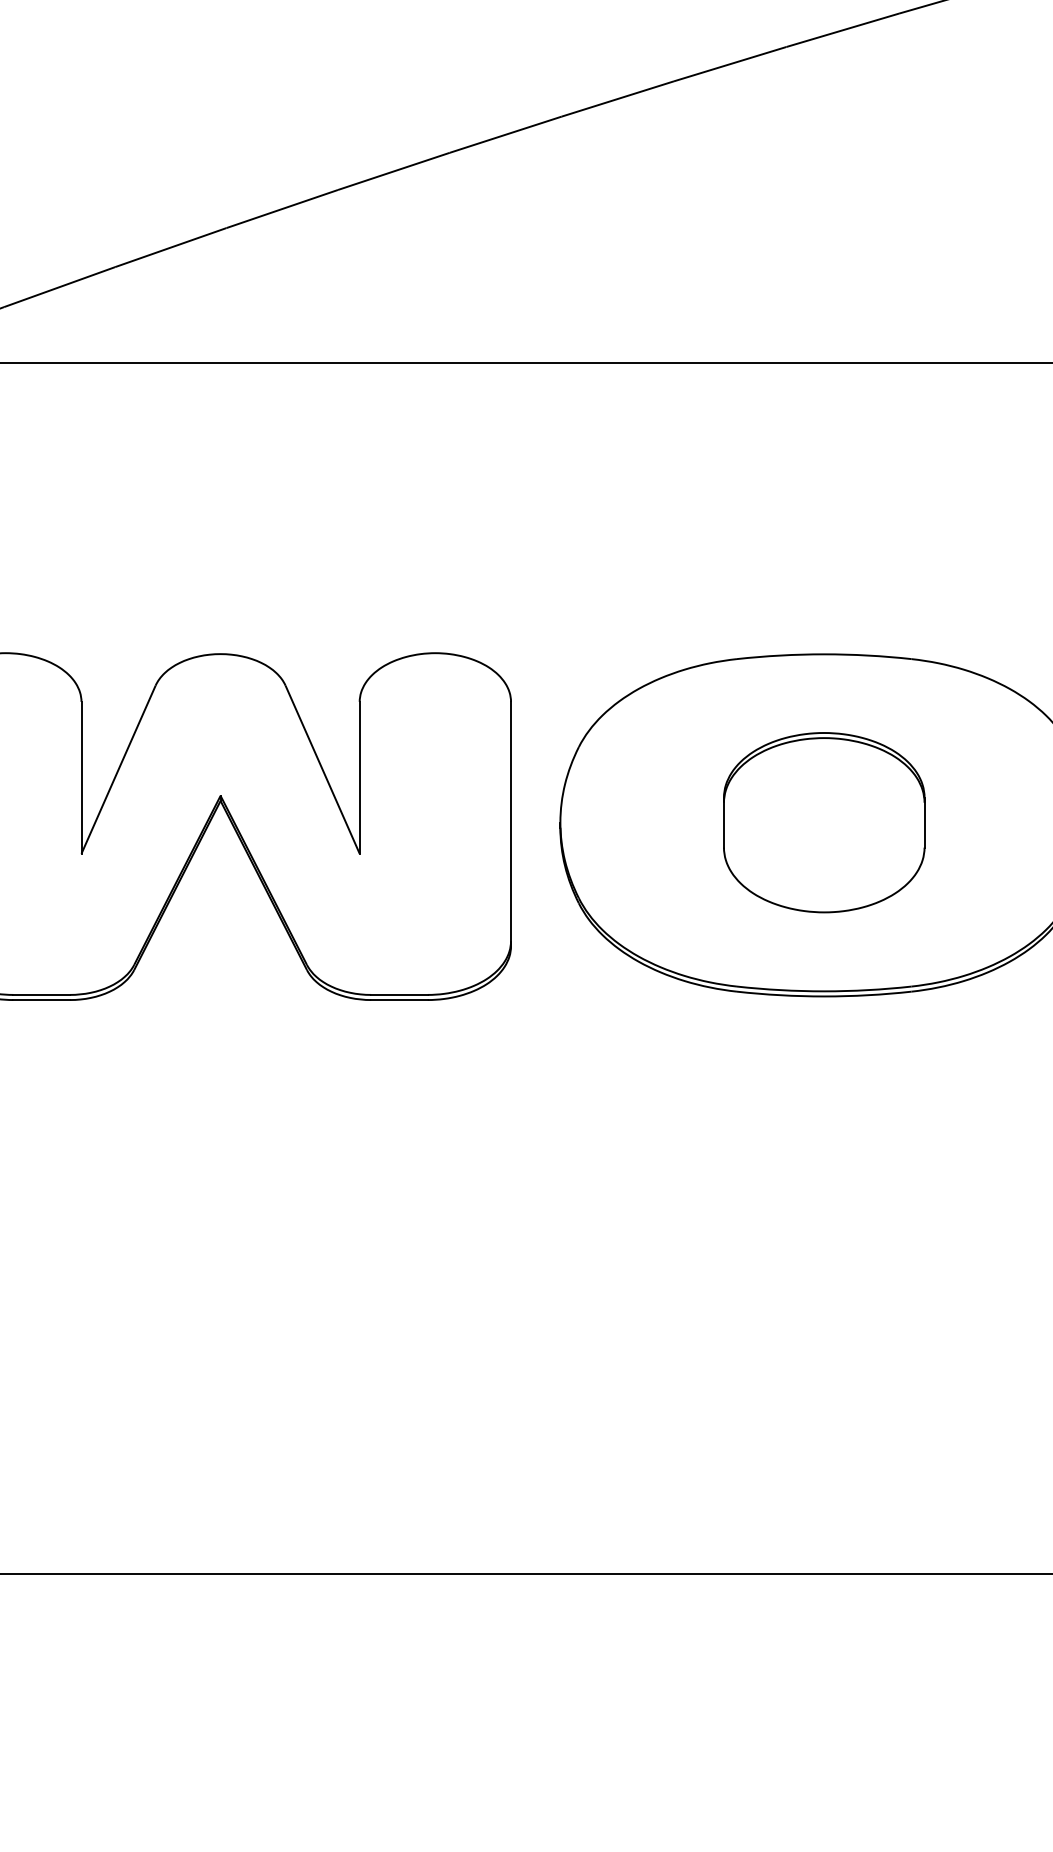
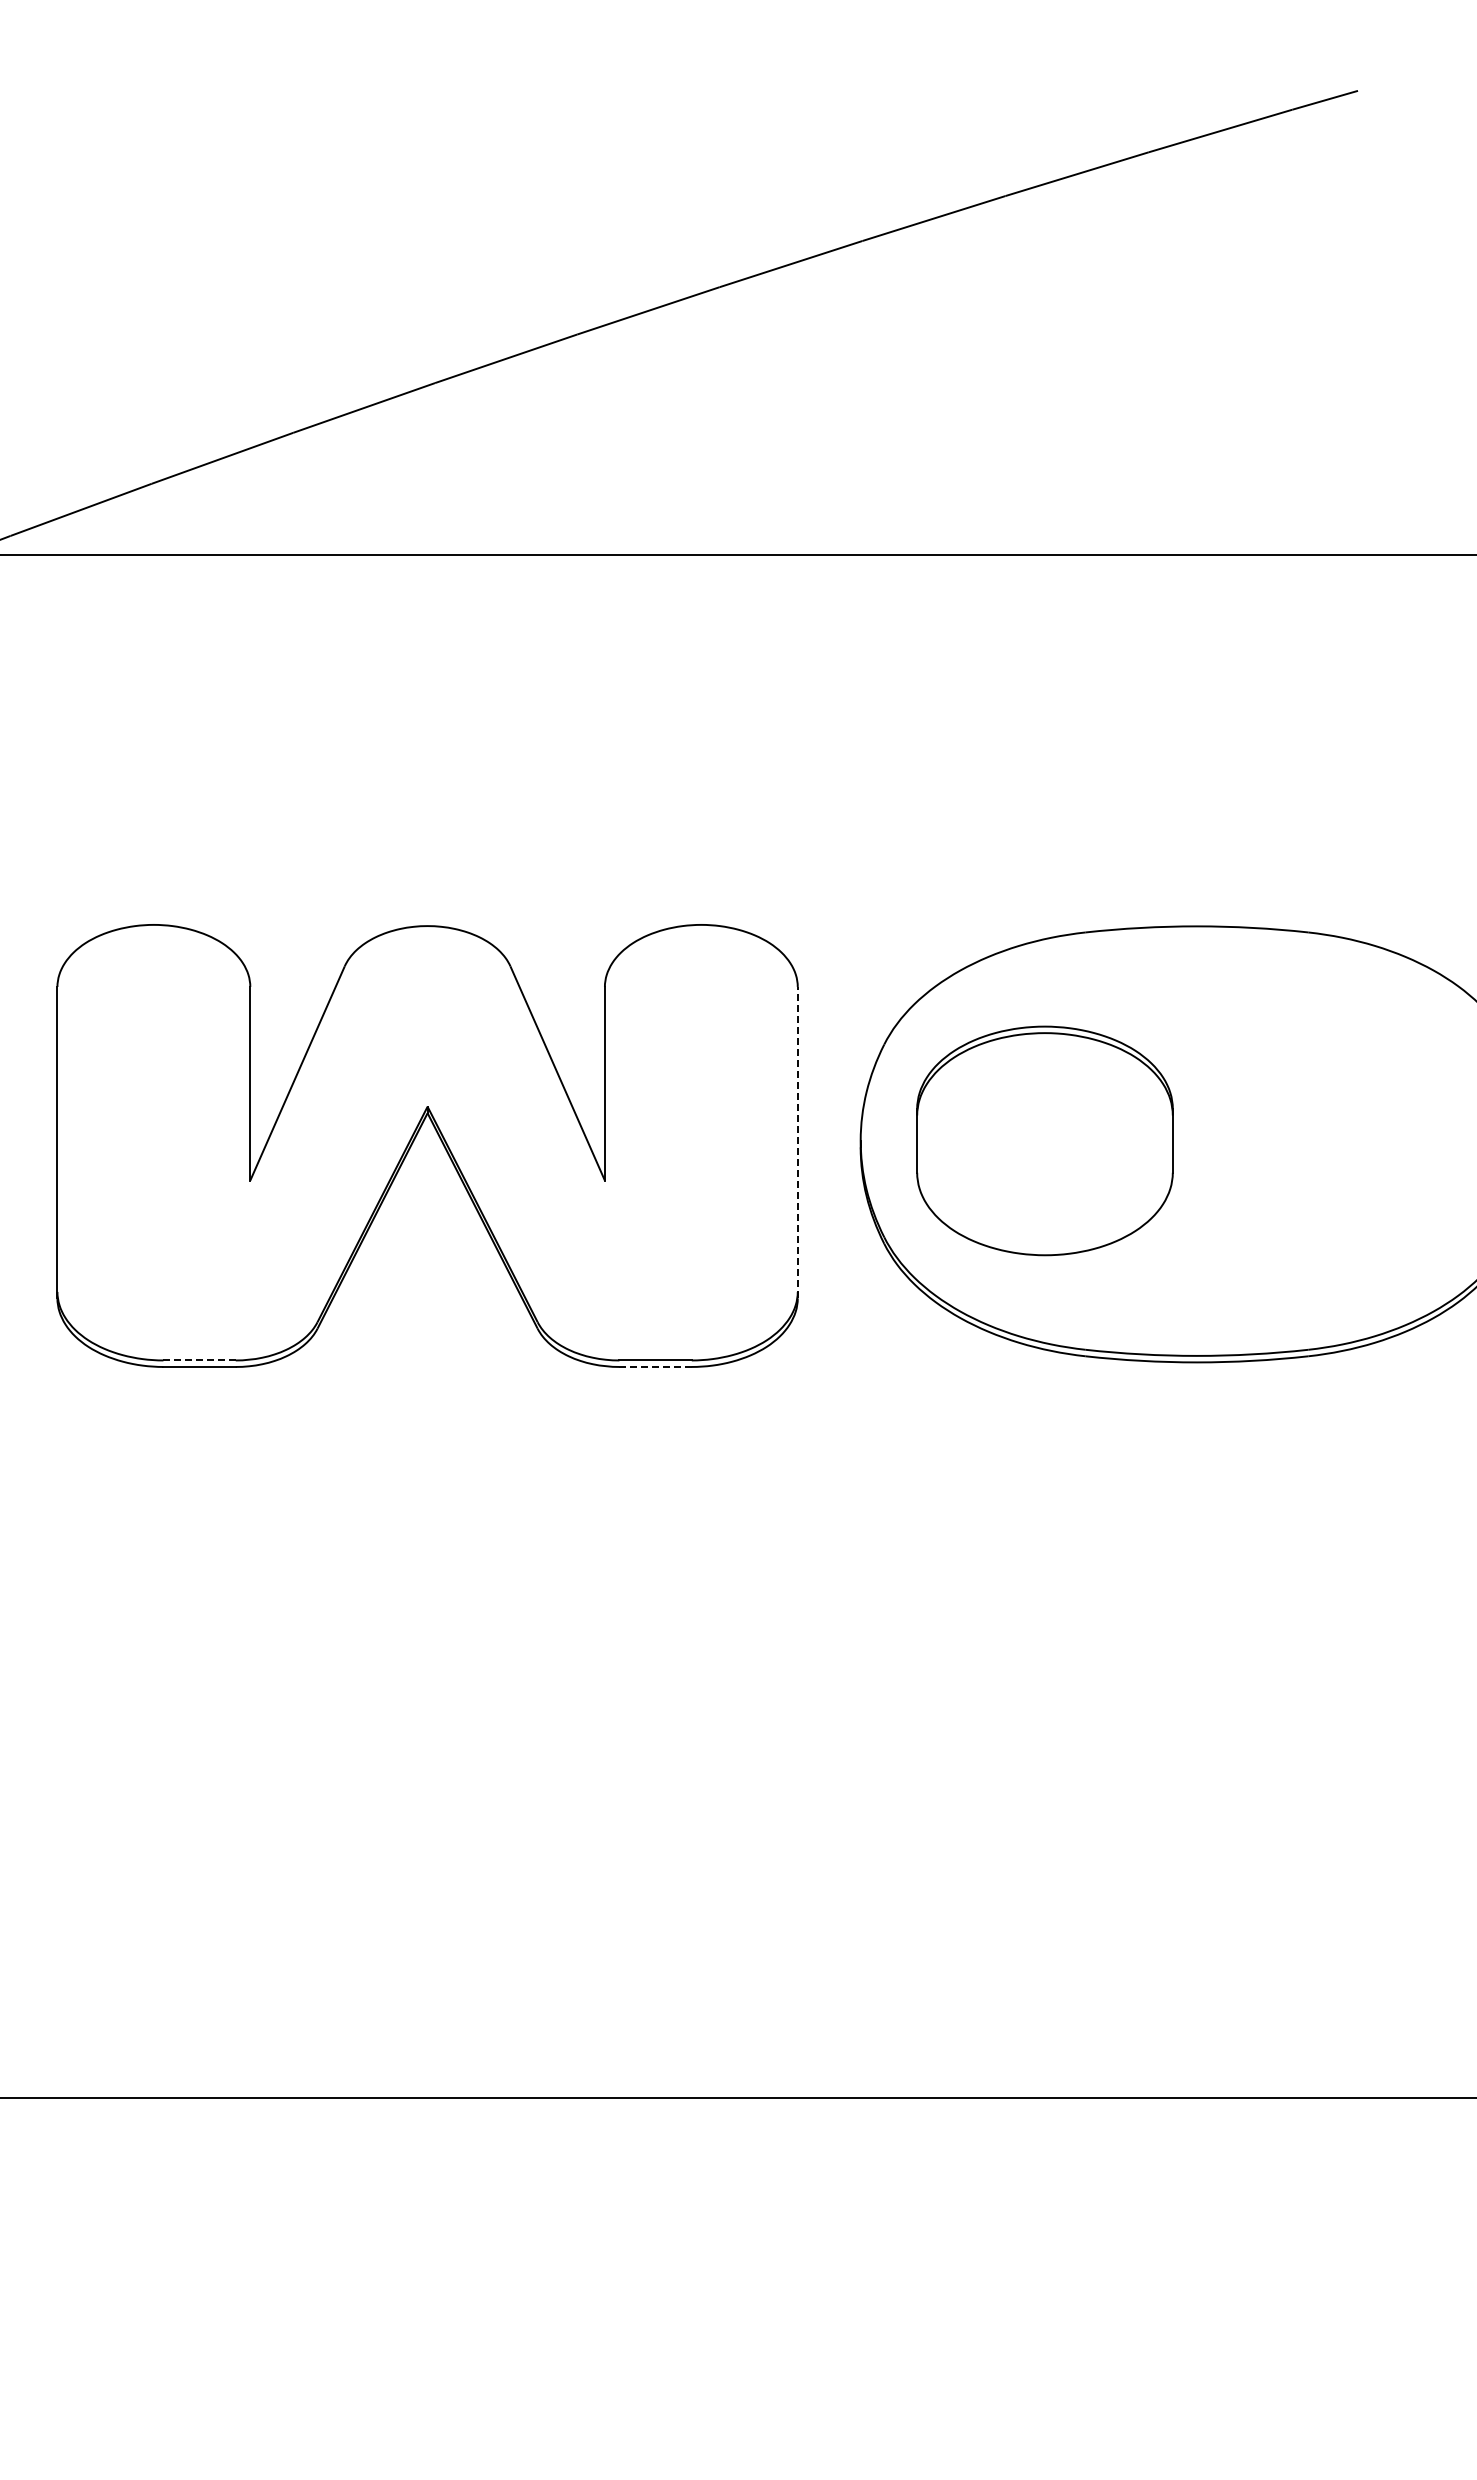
part: (823, 822) -> (1044, 1140), moved
line: (510, 823) -> (797, 1142), solid -> dashed
line: (42, 994) -> (200, 1360), solid -> dashed
line: (399, 999) -> (655, 1366), solid -> dashed

